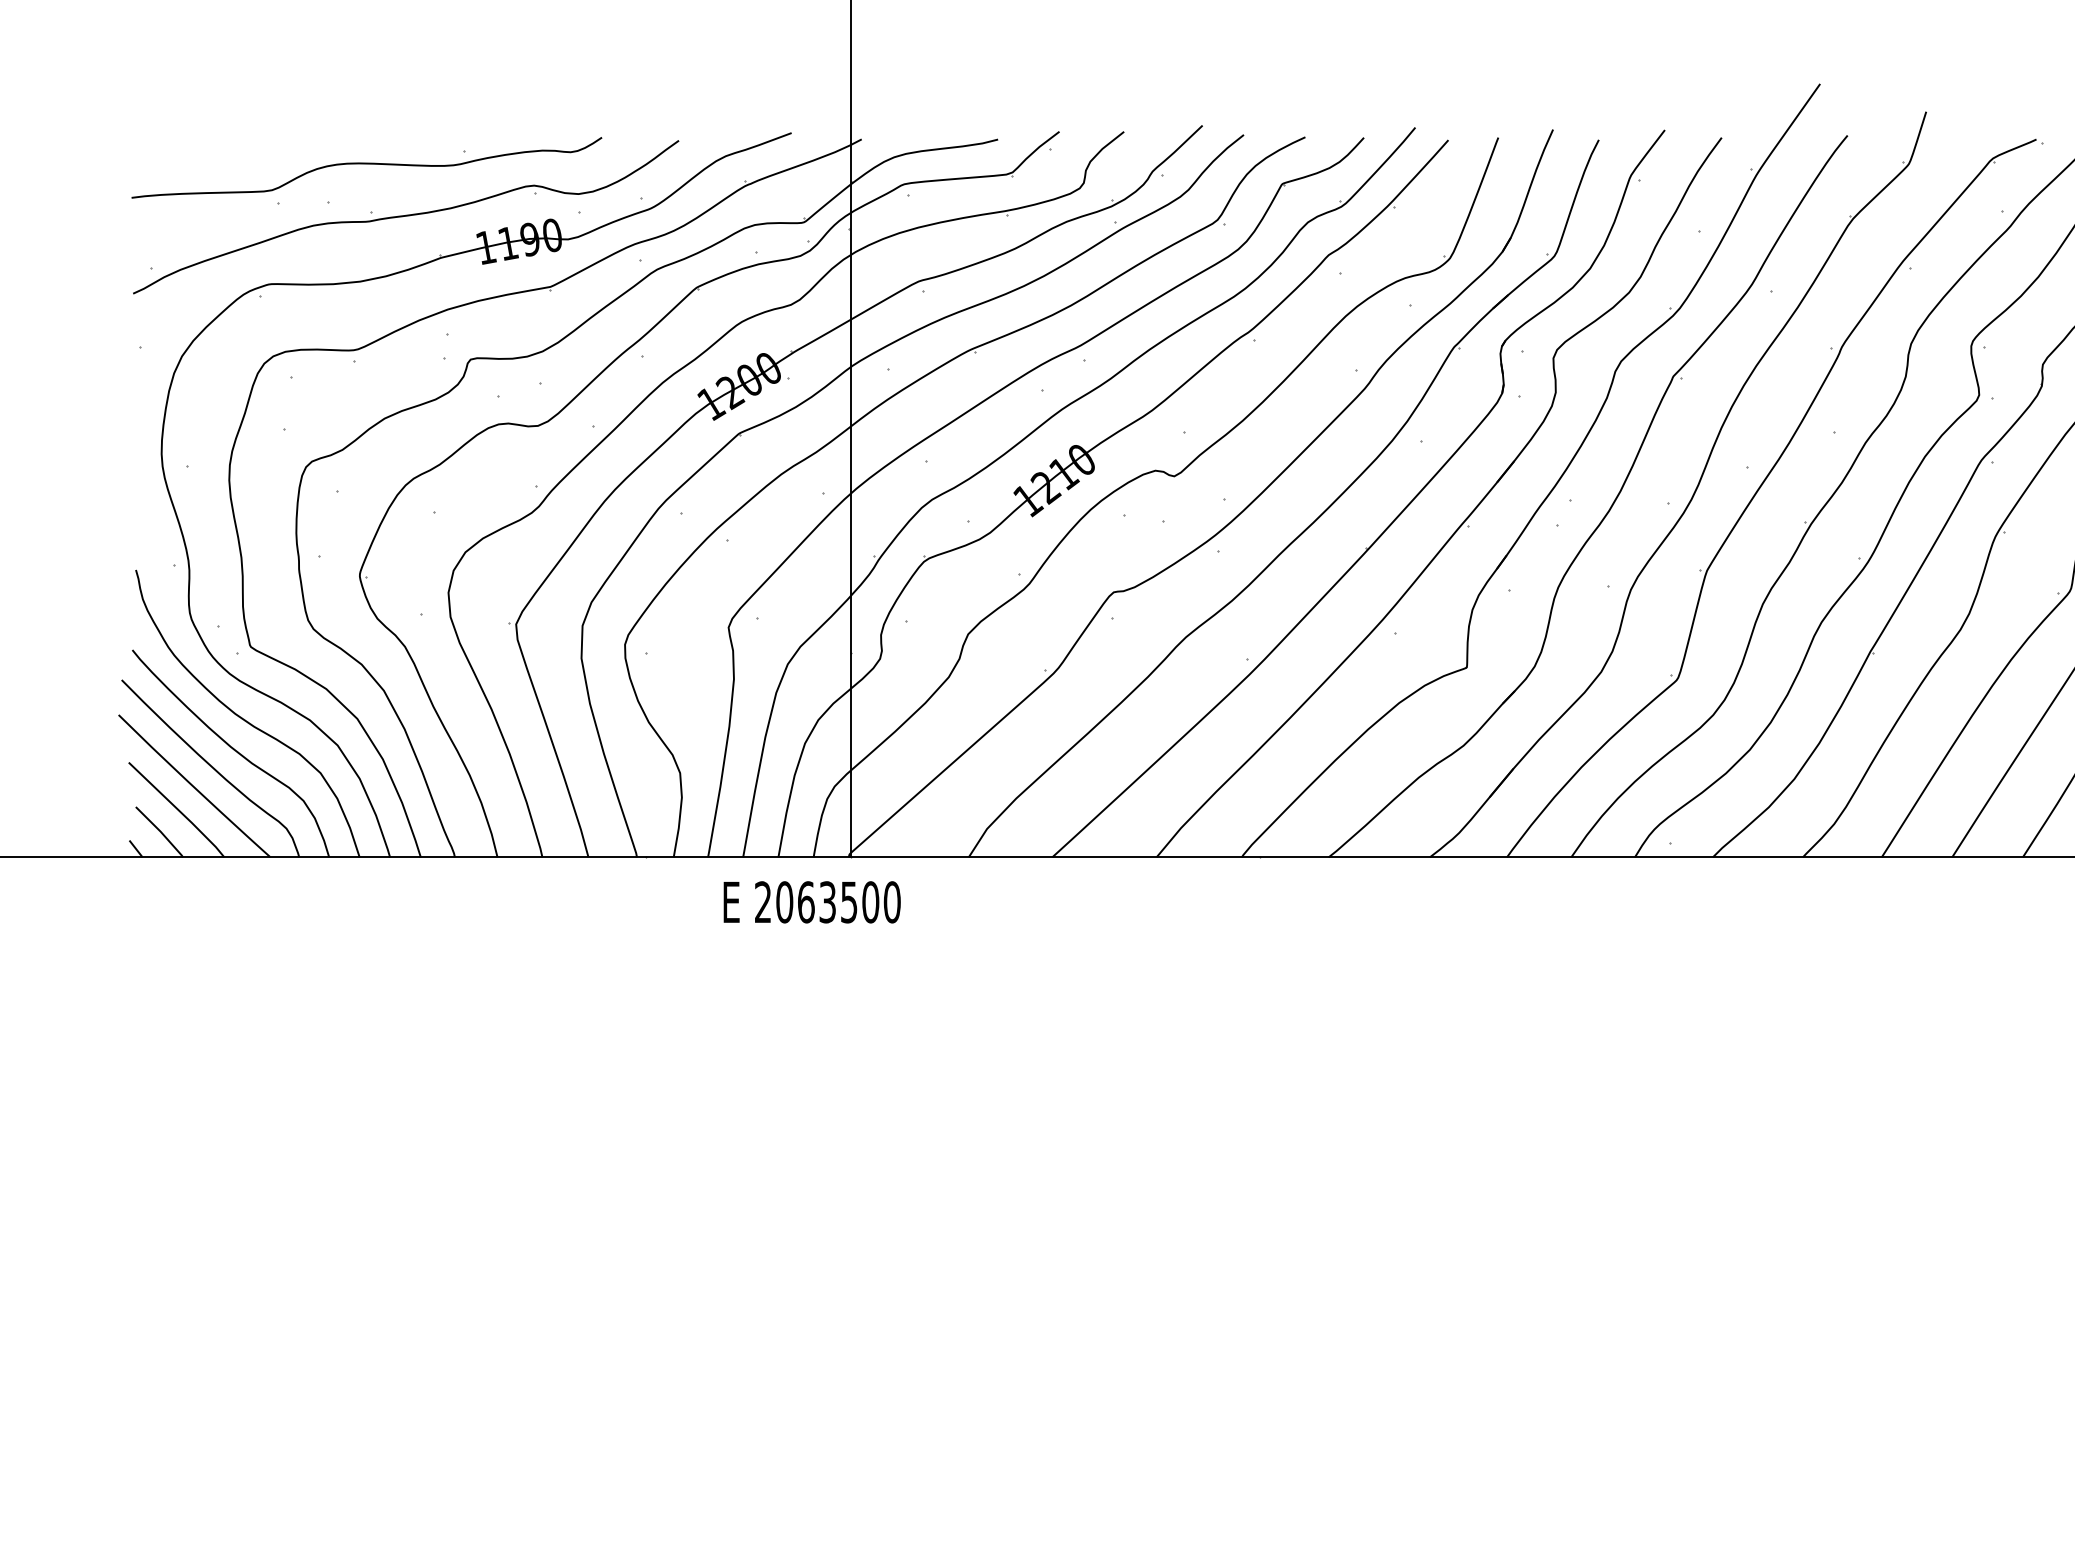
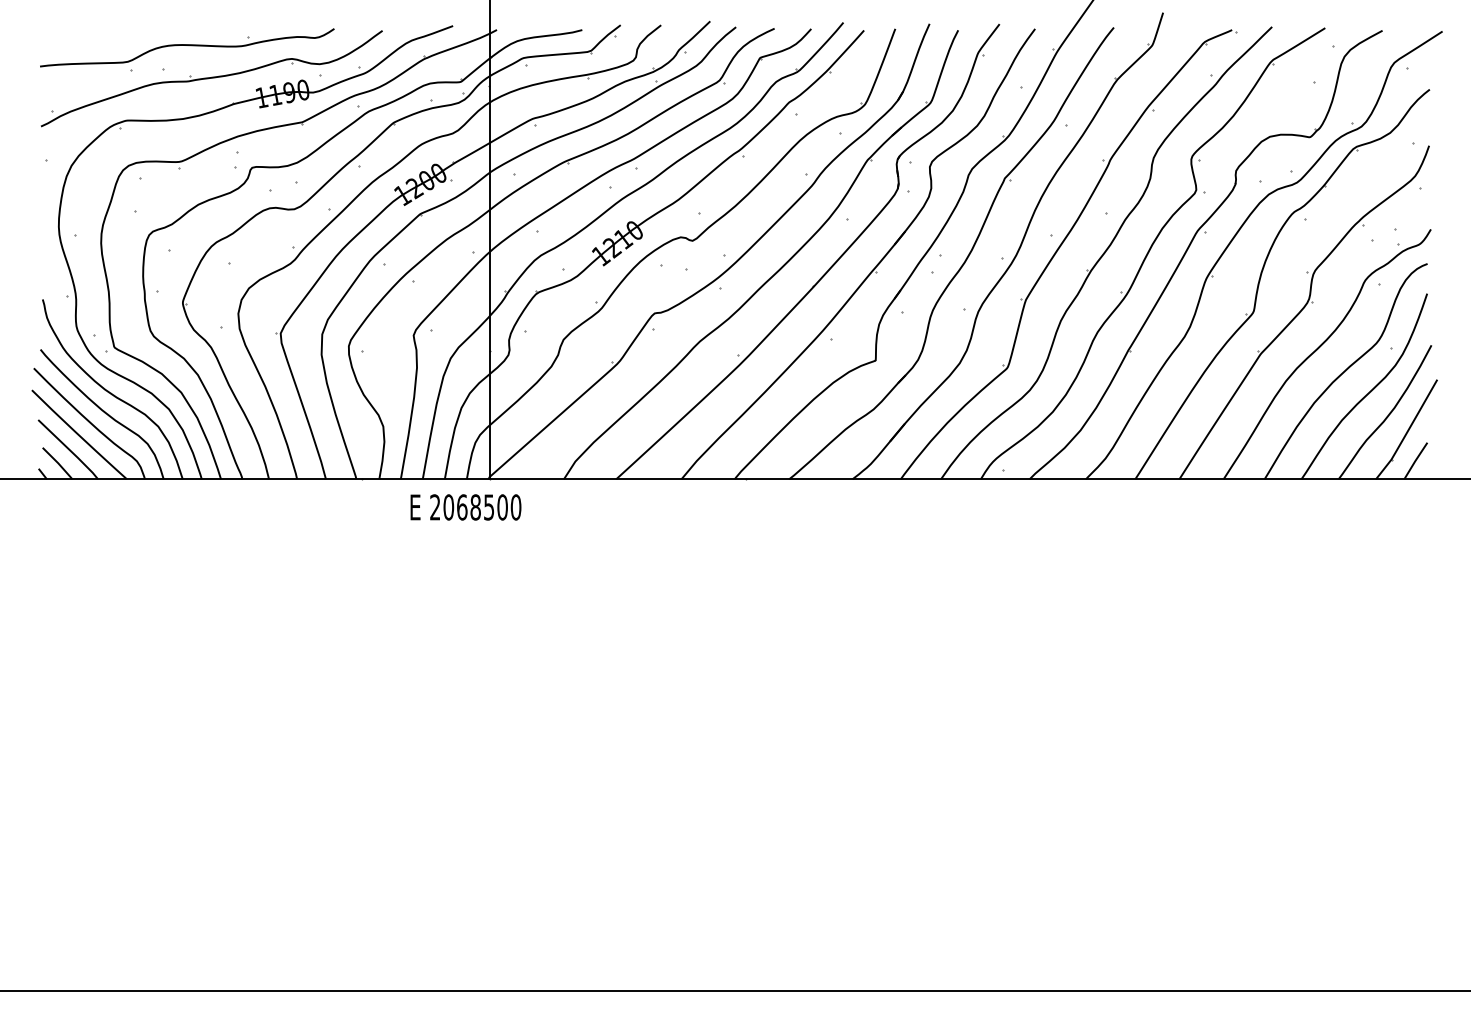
text: (827, 902) -> (475, 507), 2063500 -> 2068500

